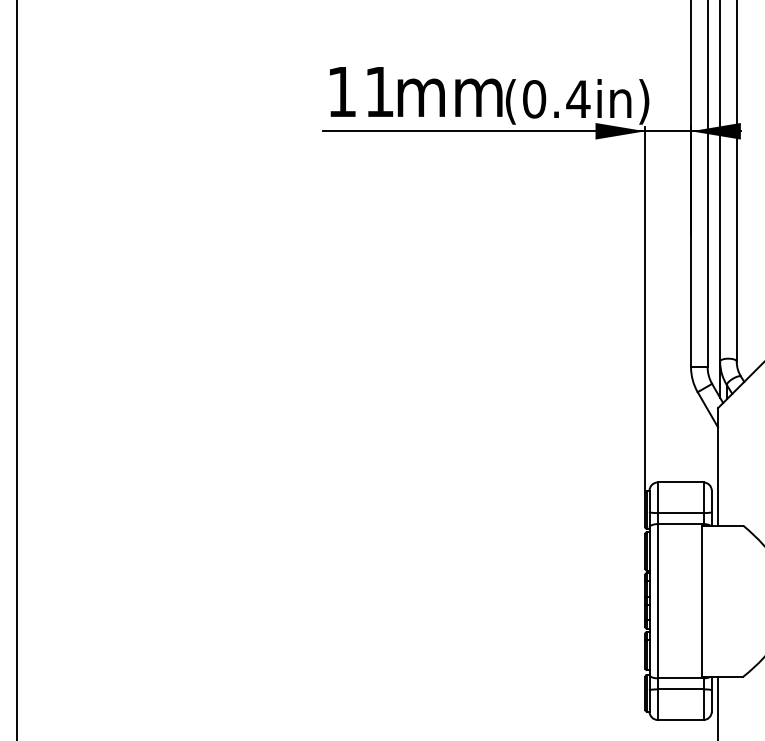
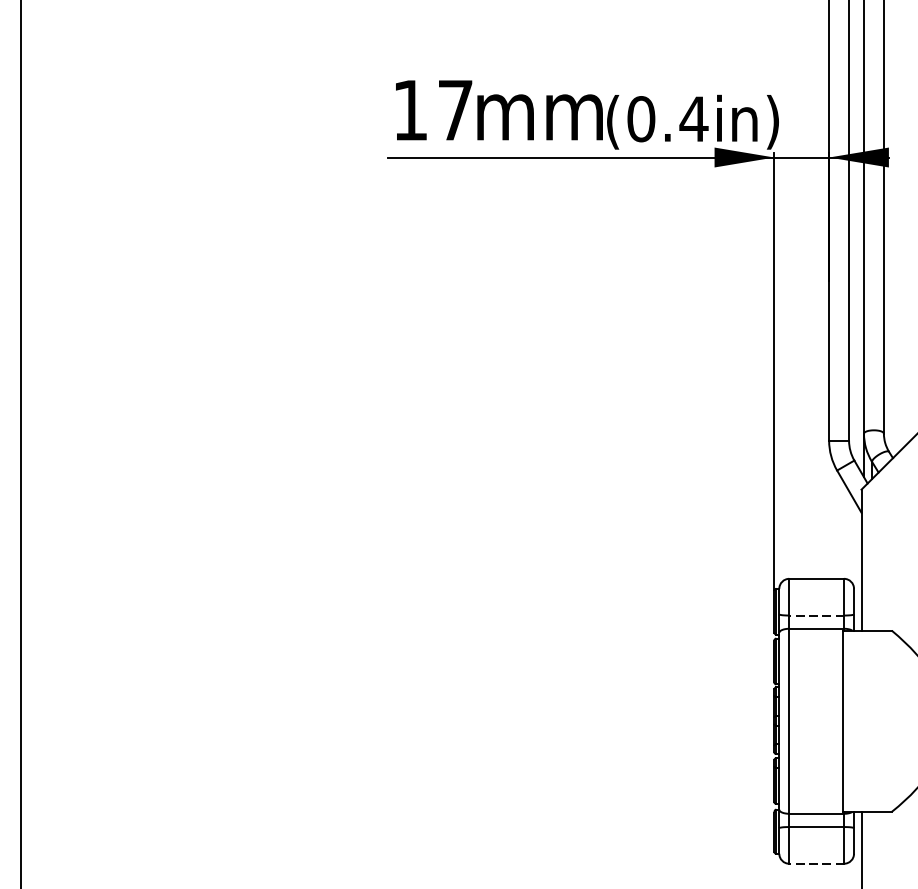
text: (379, 91) -> (455, 109), 11 -> 17
line: (680, 513) -> (816, 616), solid -> dashed
line: (680, 719) -> (816, 863), solid -> dashed

